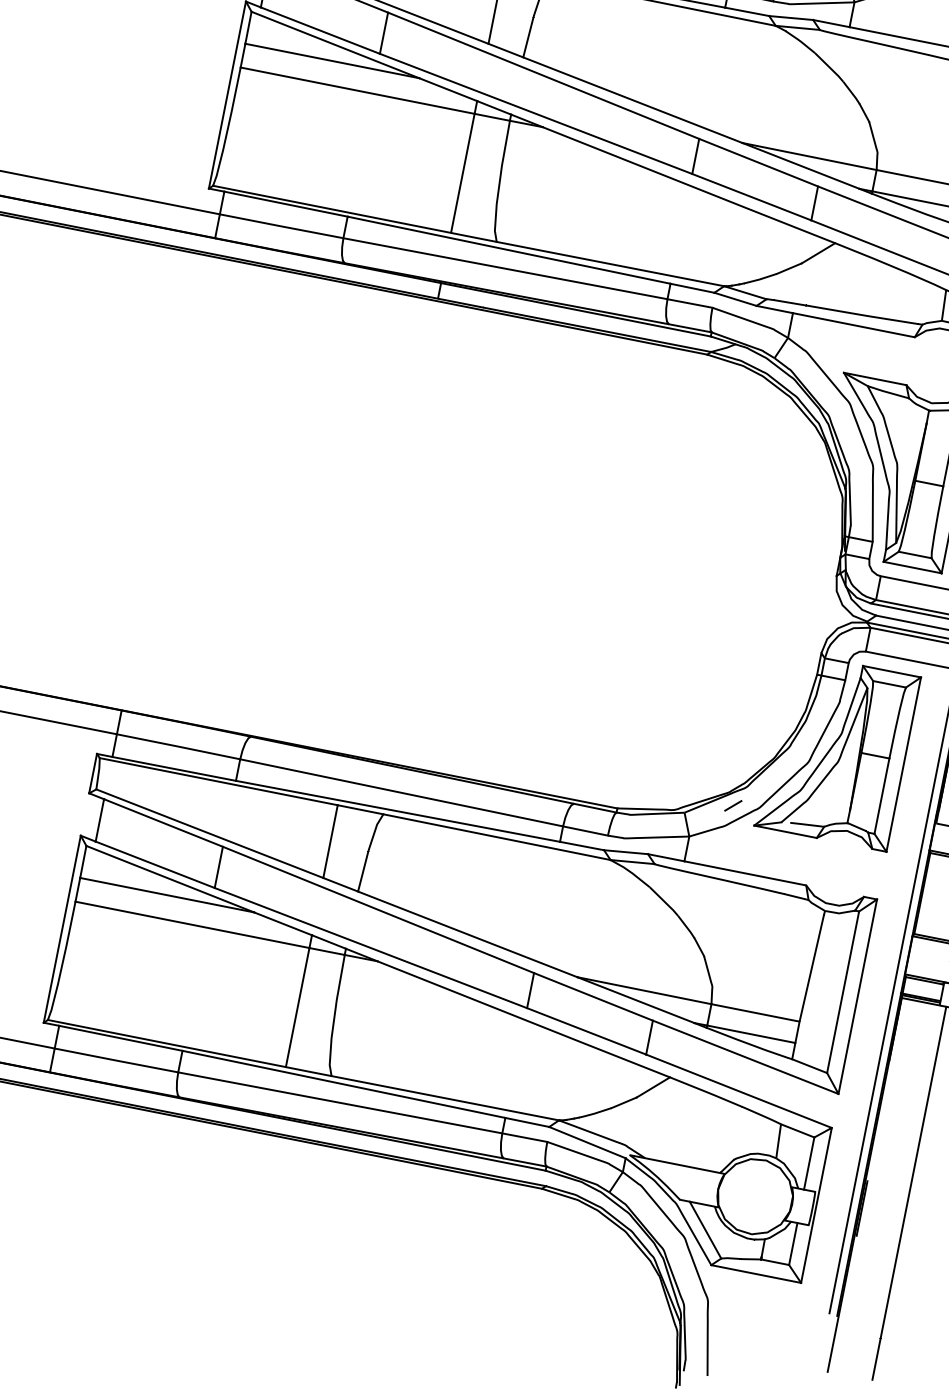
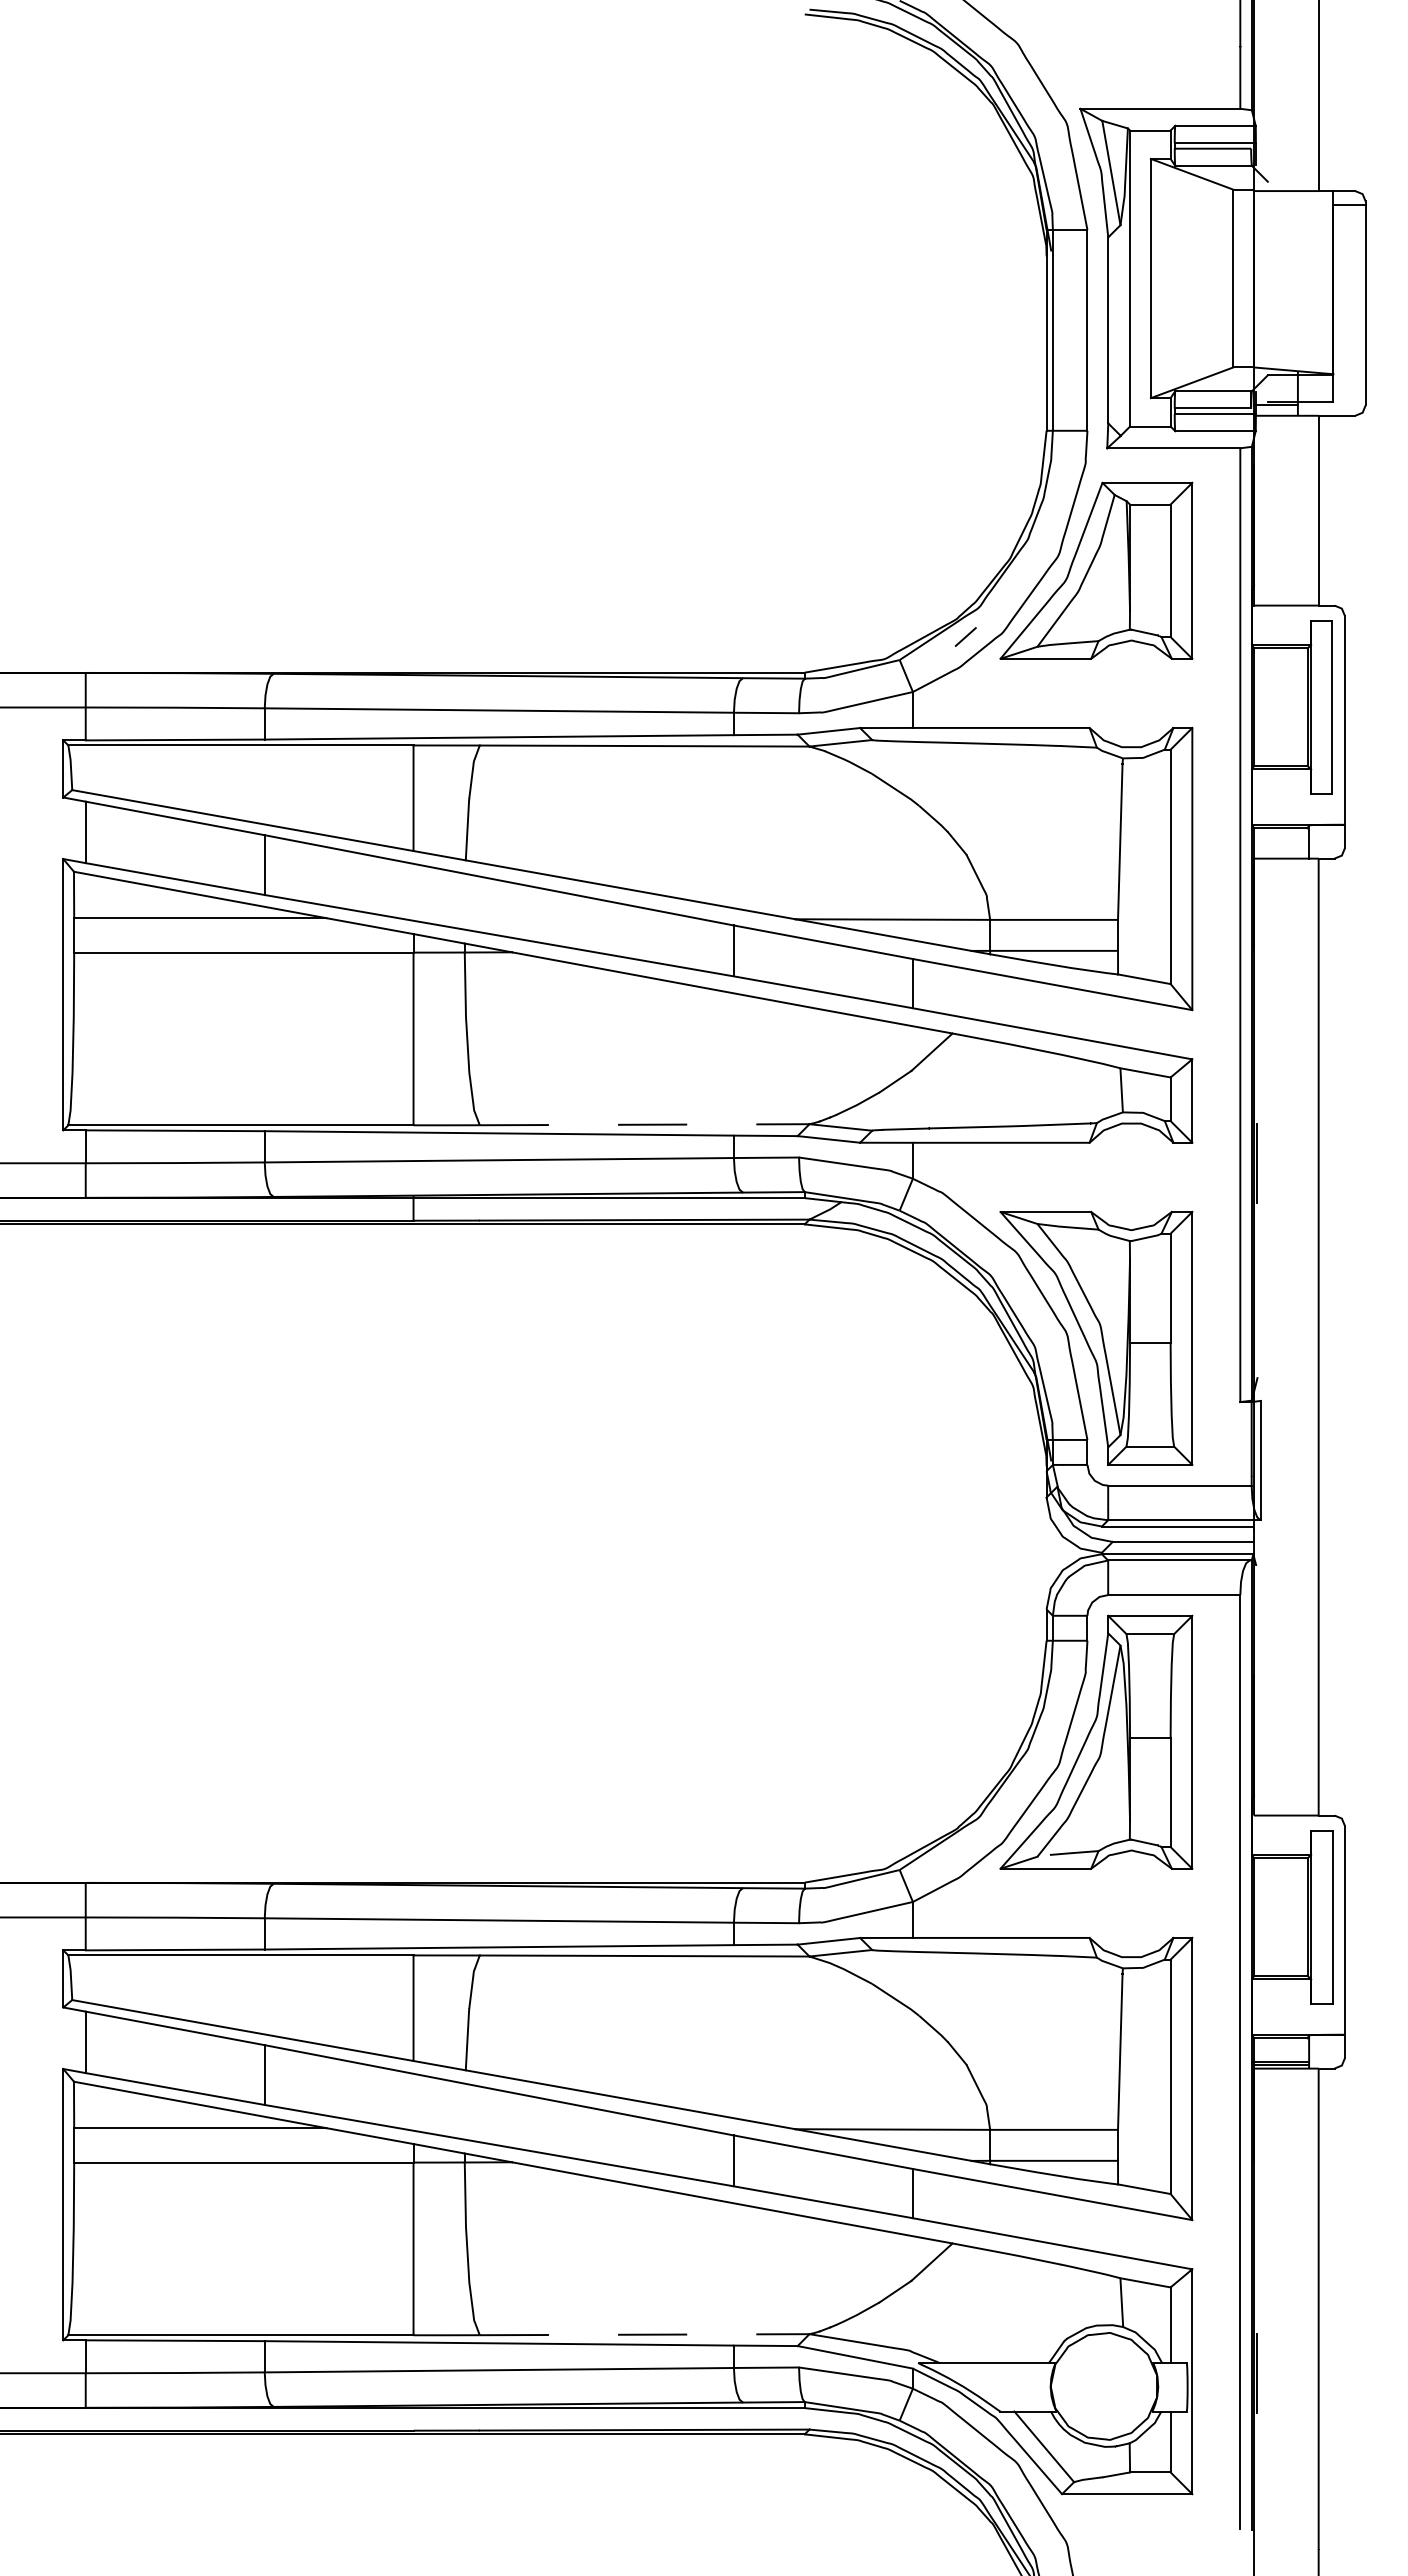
line: (610, 263) -> (644, 1124), solid -> dashed
line: (733, 805) -> (965, 1846), removed
line: (445, 1098) -> (644, 2334), solid -> dashed

